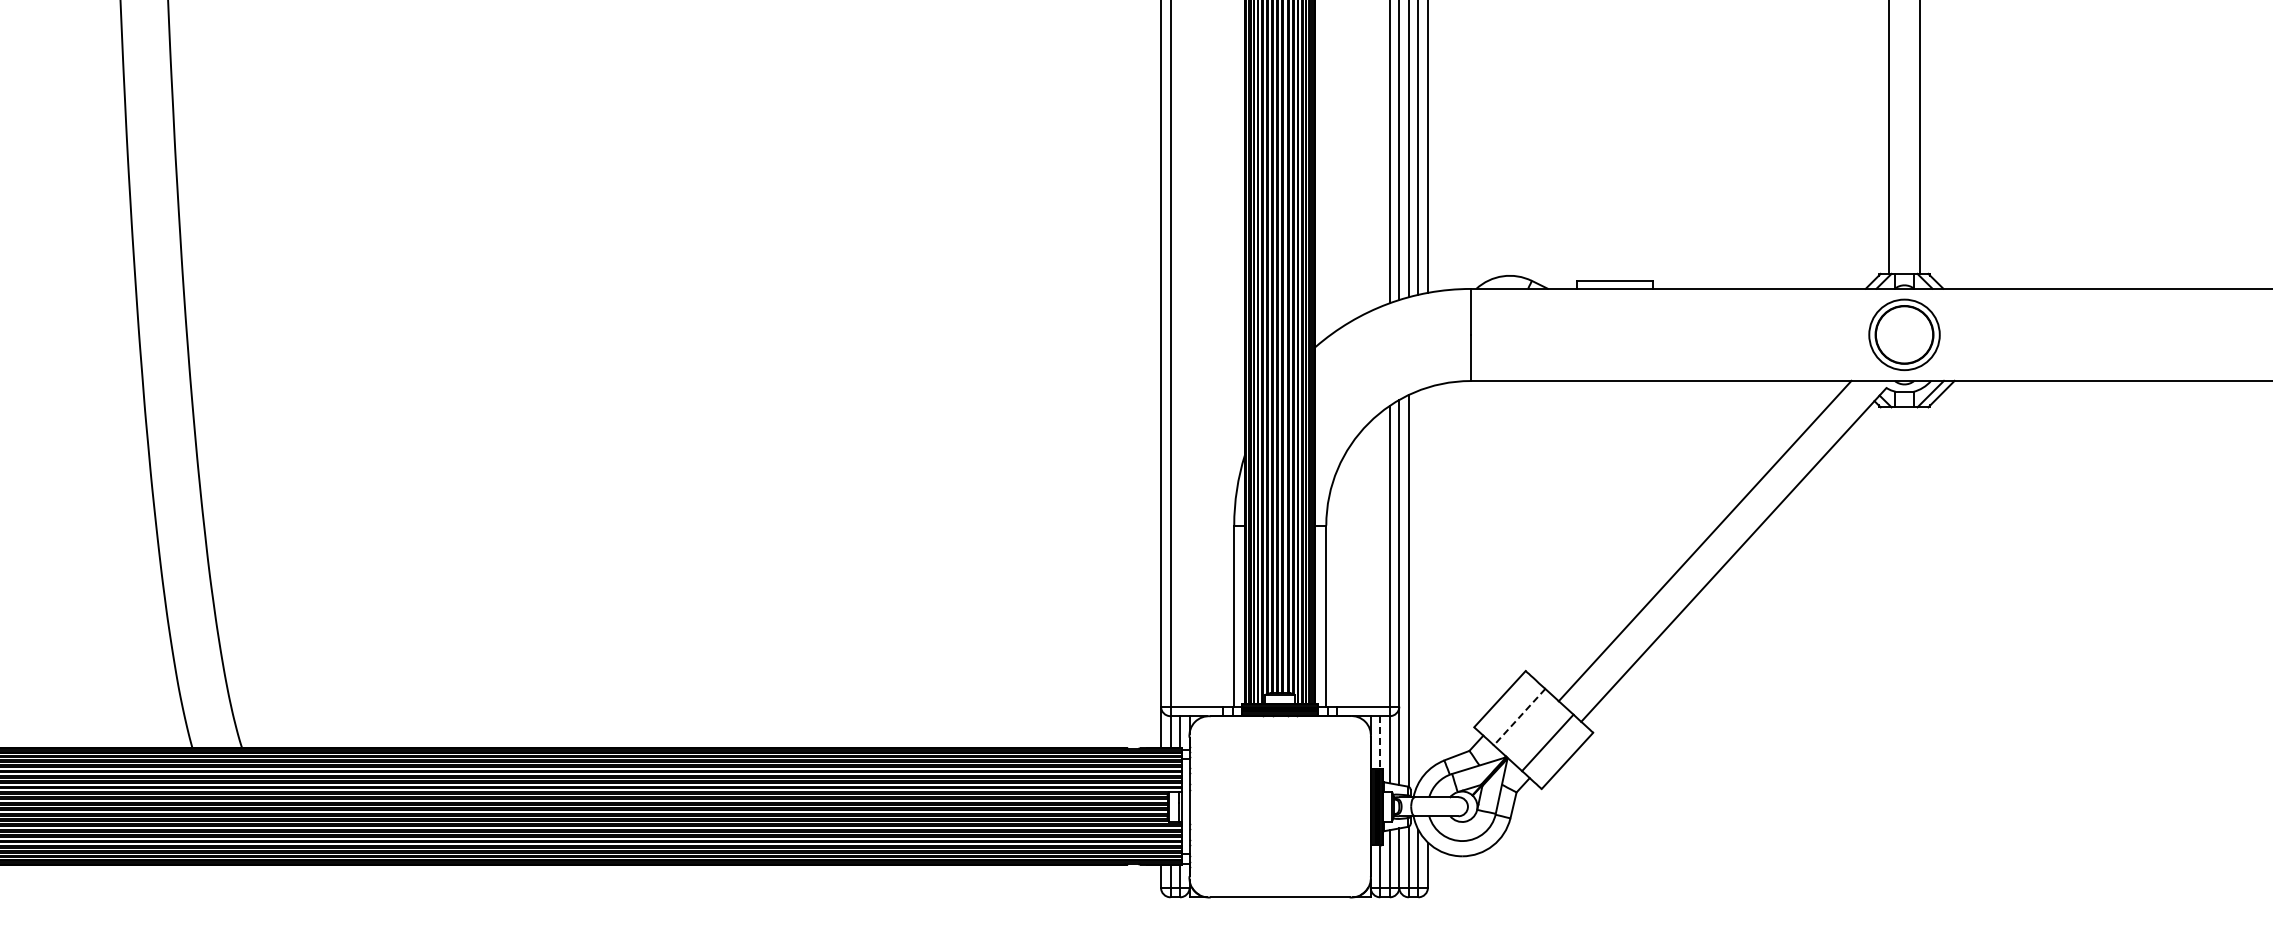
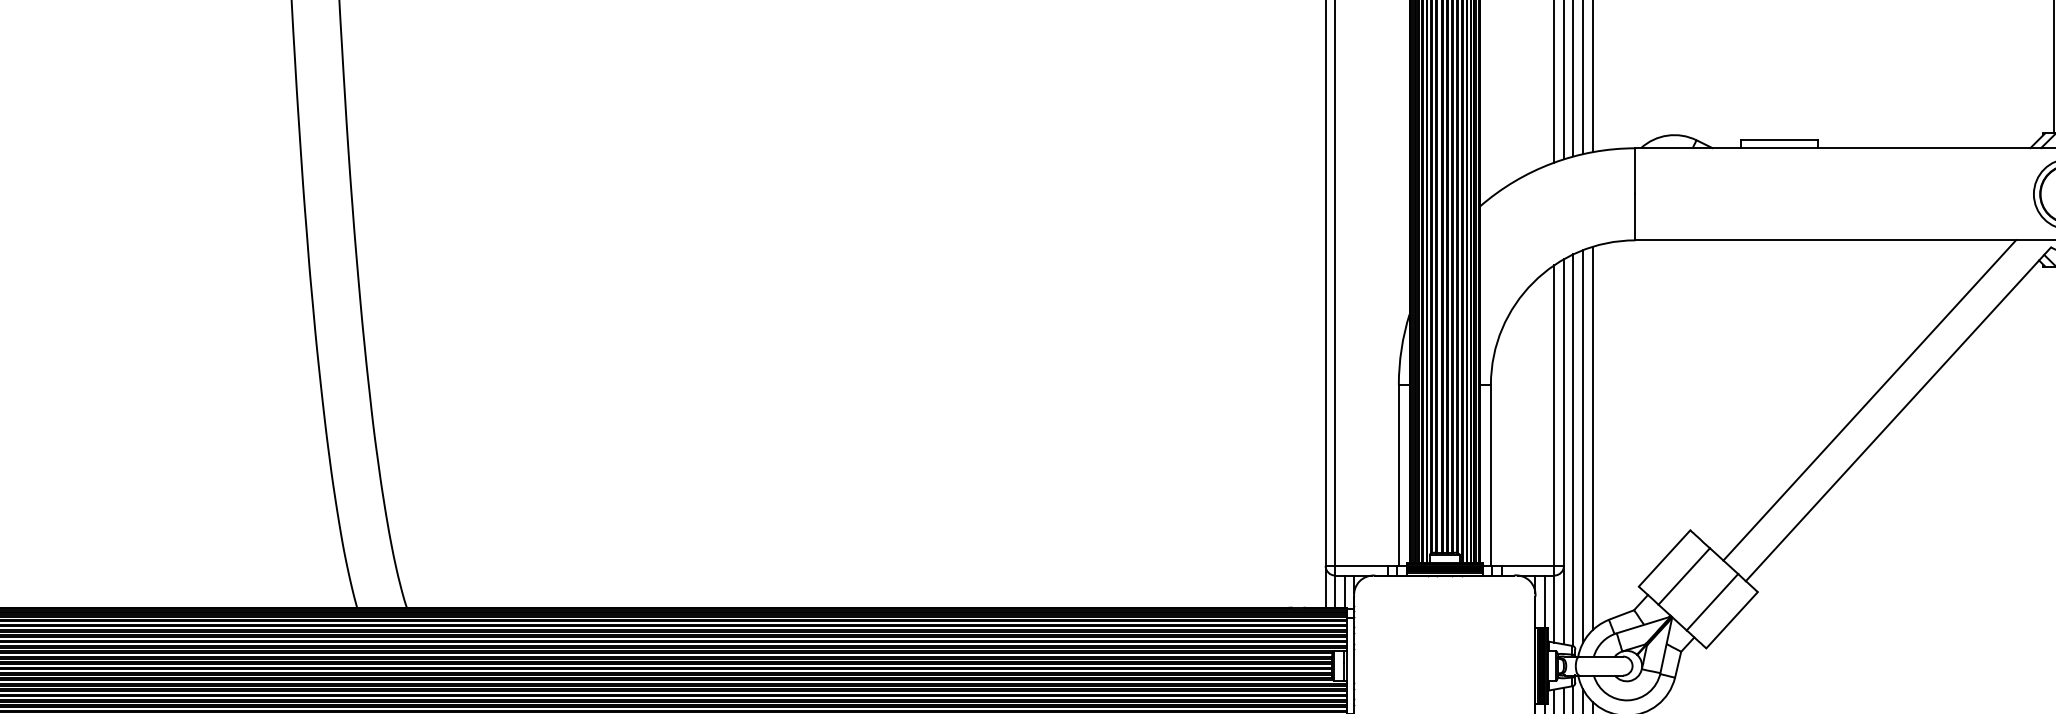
line: (1427, 578) -> (1592, 437), added
line: (1418, 586) -> (1583, 445), added
line: (1519, 717) -> (1684, 576), dashed -> solid
line: (1380, 742) -> (1545, 601), dashed -> solid

